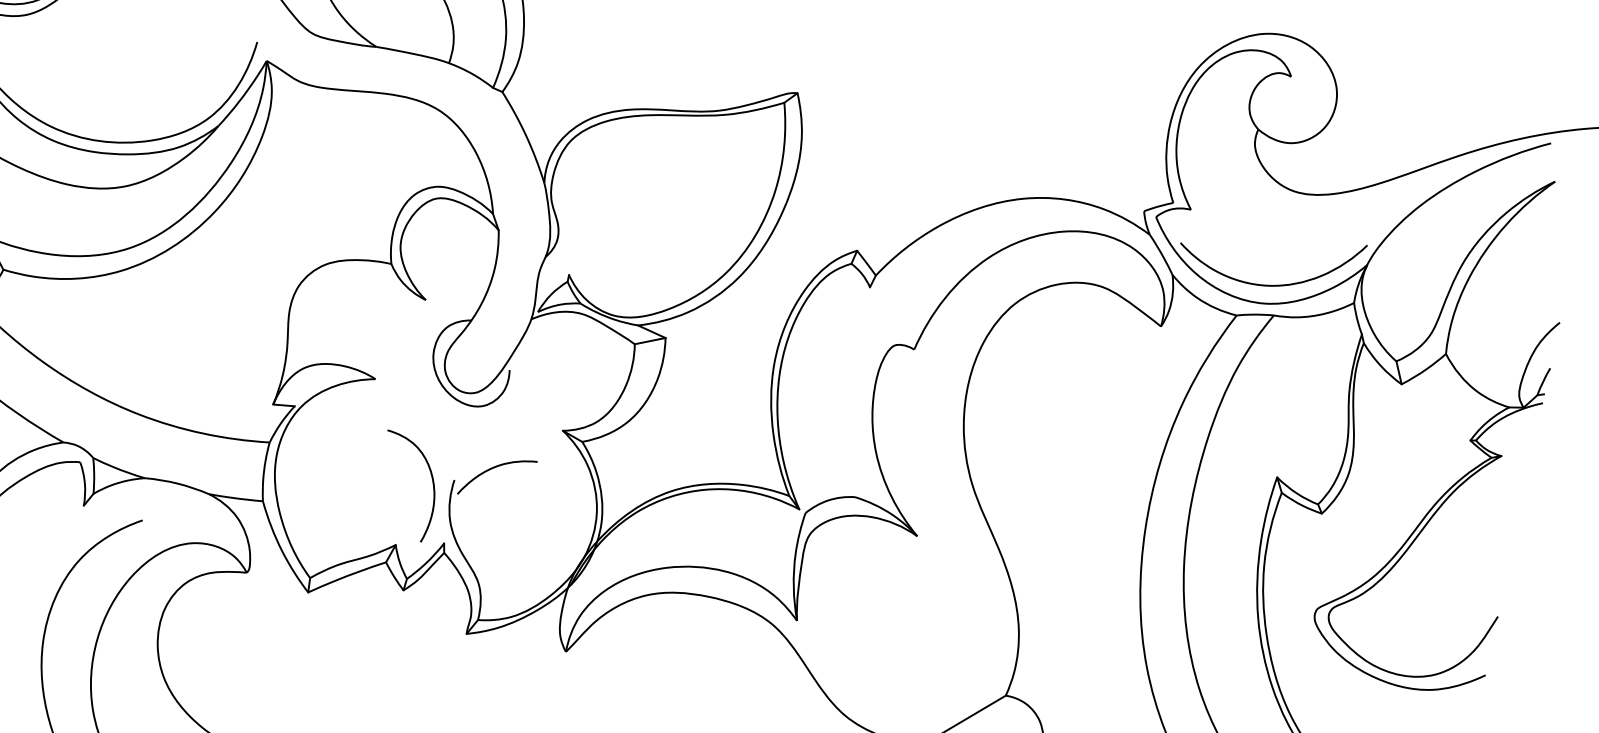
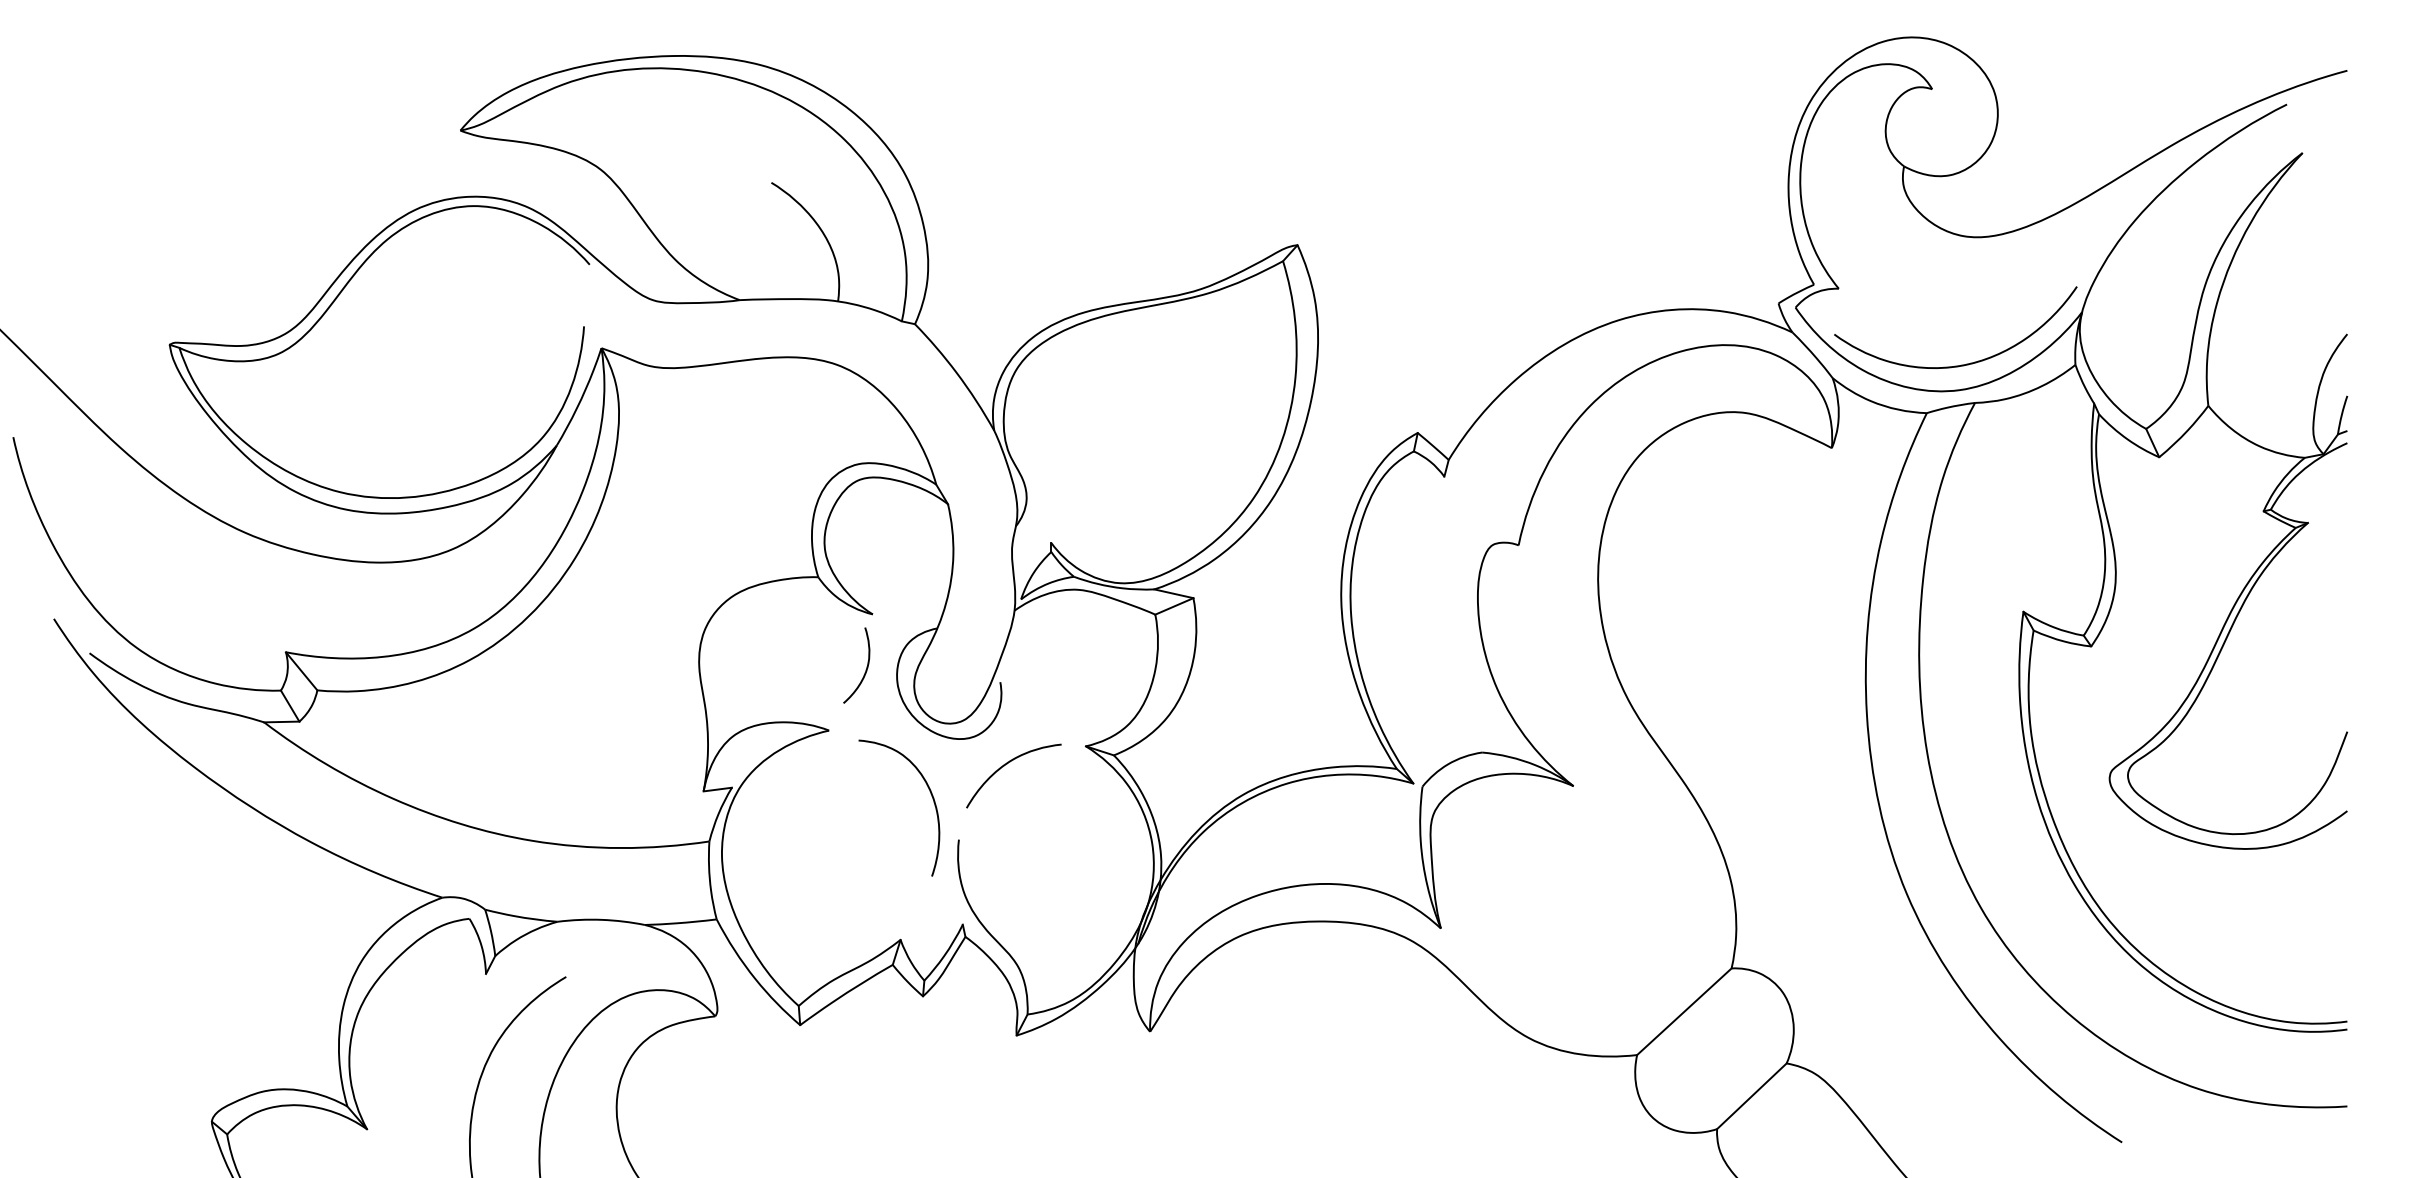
curve: (411, 339) -> (865, 669), added
curve: (494, 468) -> (1007, 764), moved
curve: (432, 481) -> (930, 794), moved

